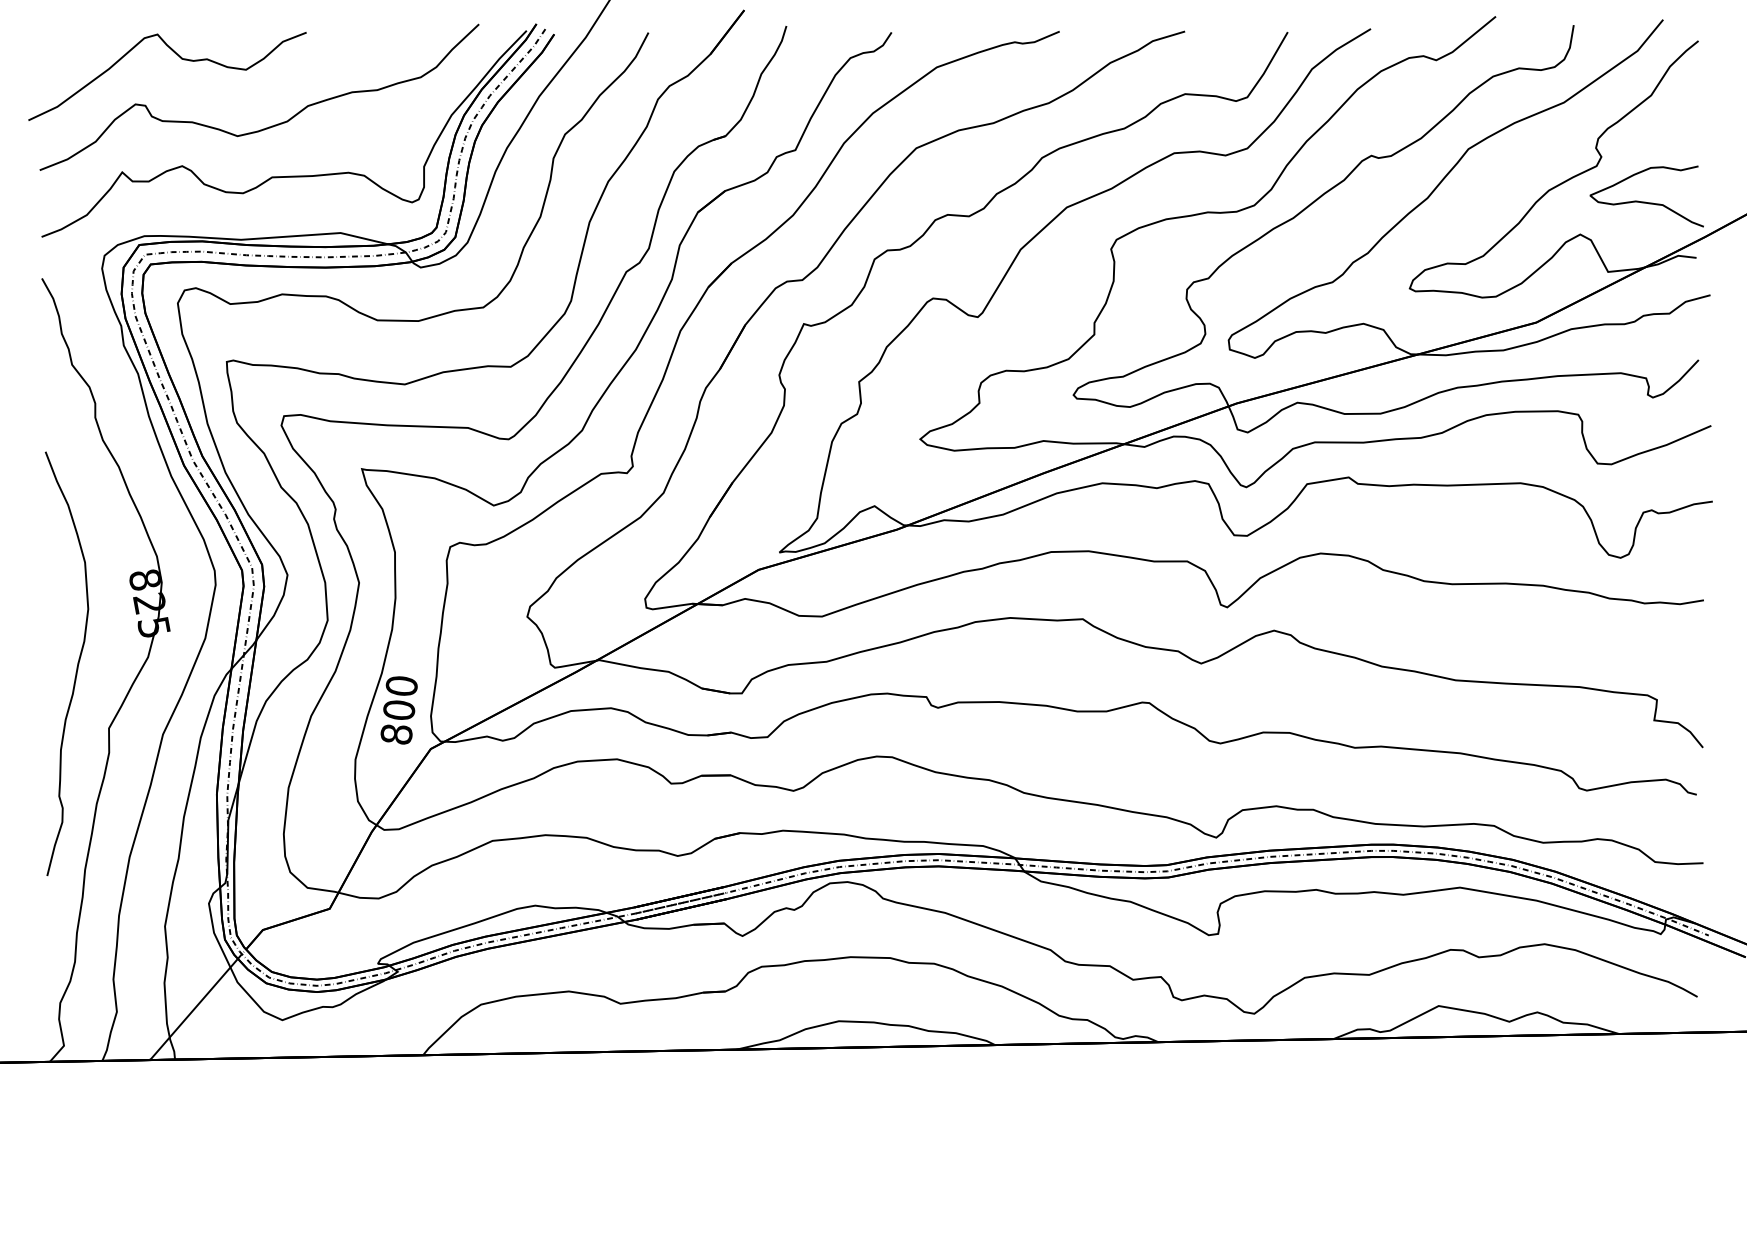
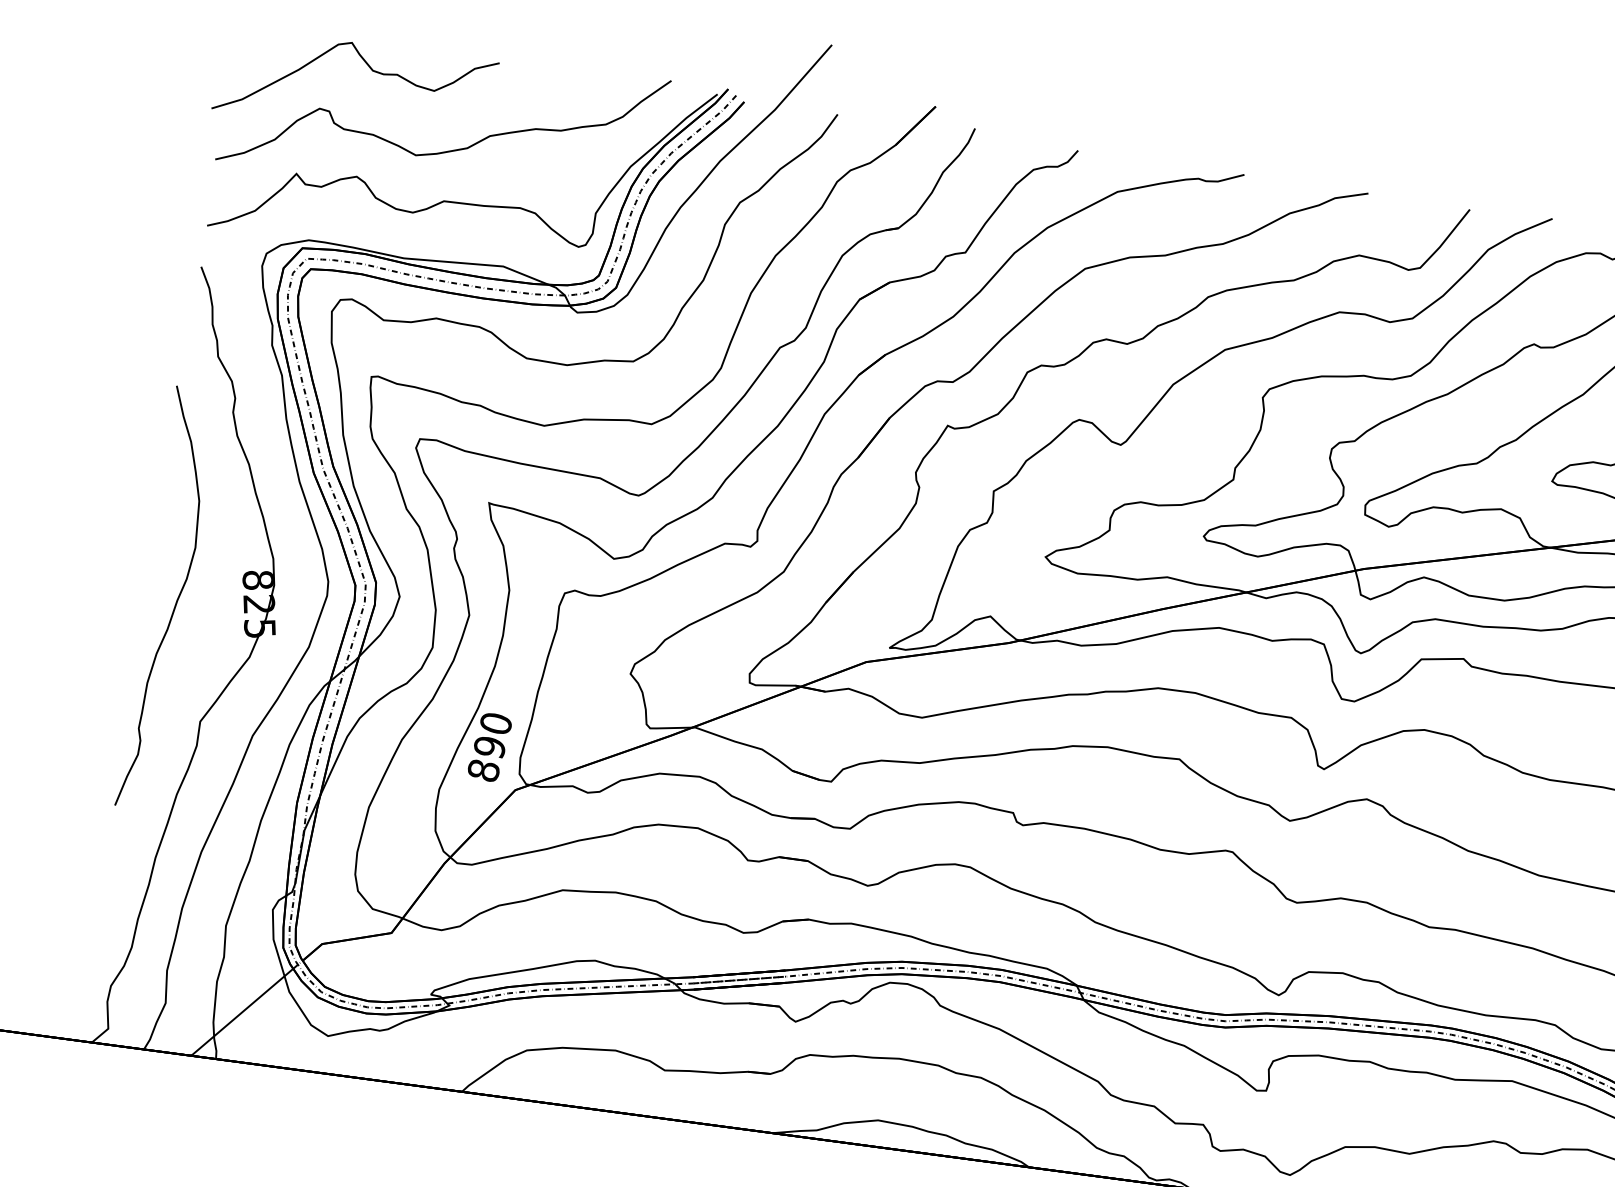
curve: (76, 666) -> (175, 602), moved
text: (399, 709) -> (490, 746), 800 -> 890

